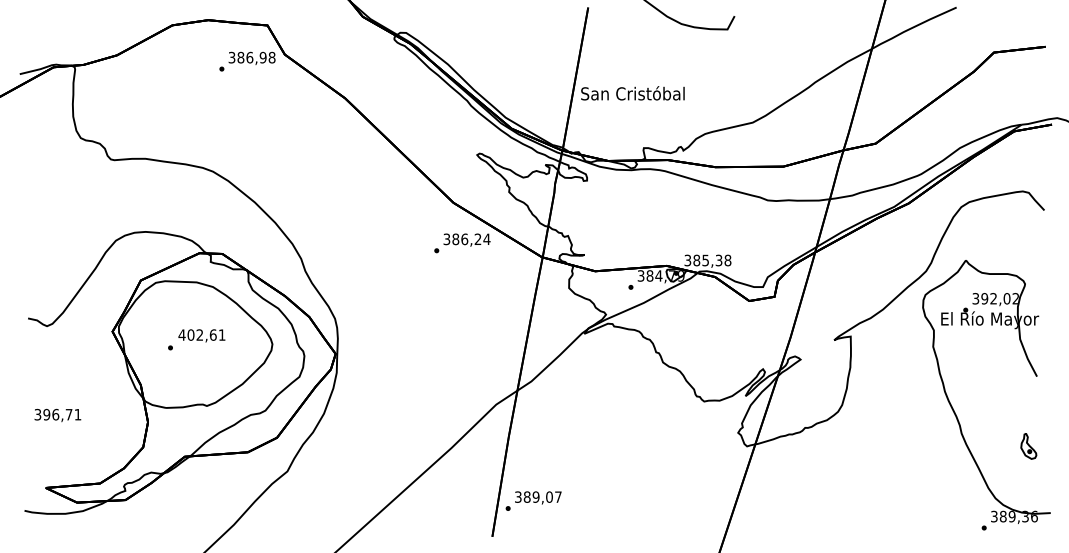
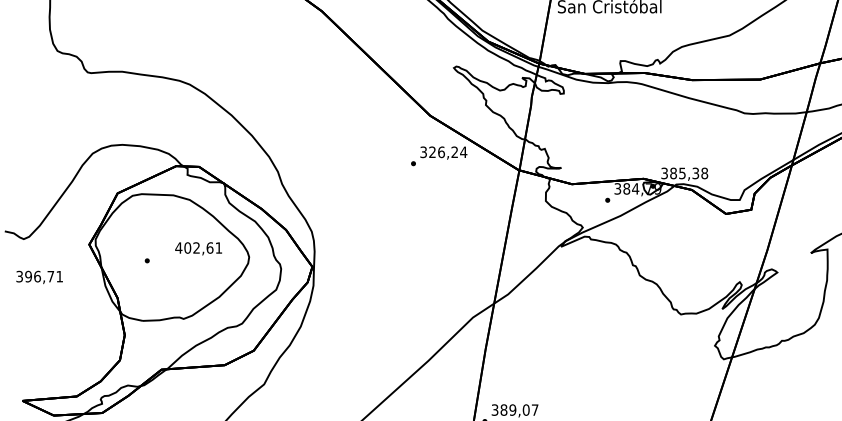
text: (455, 239) -> (432, 152), 386,24 -> 326,24
text: (201, 335) -> (198, 248), moved
text: (57, 415) -> (39, 277), moved

